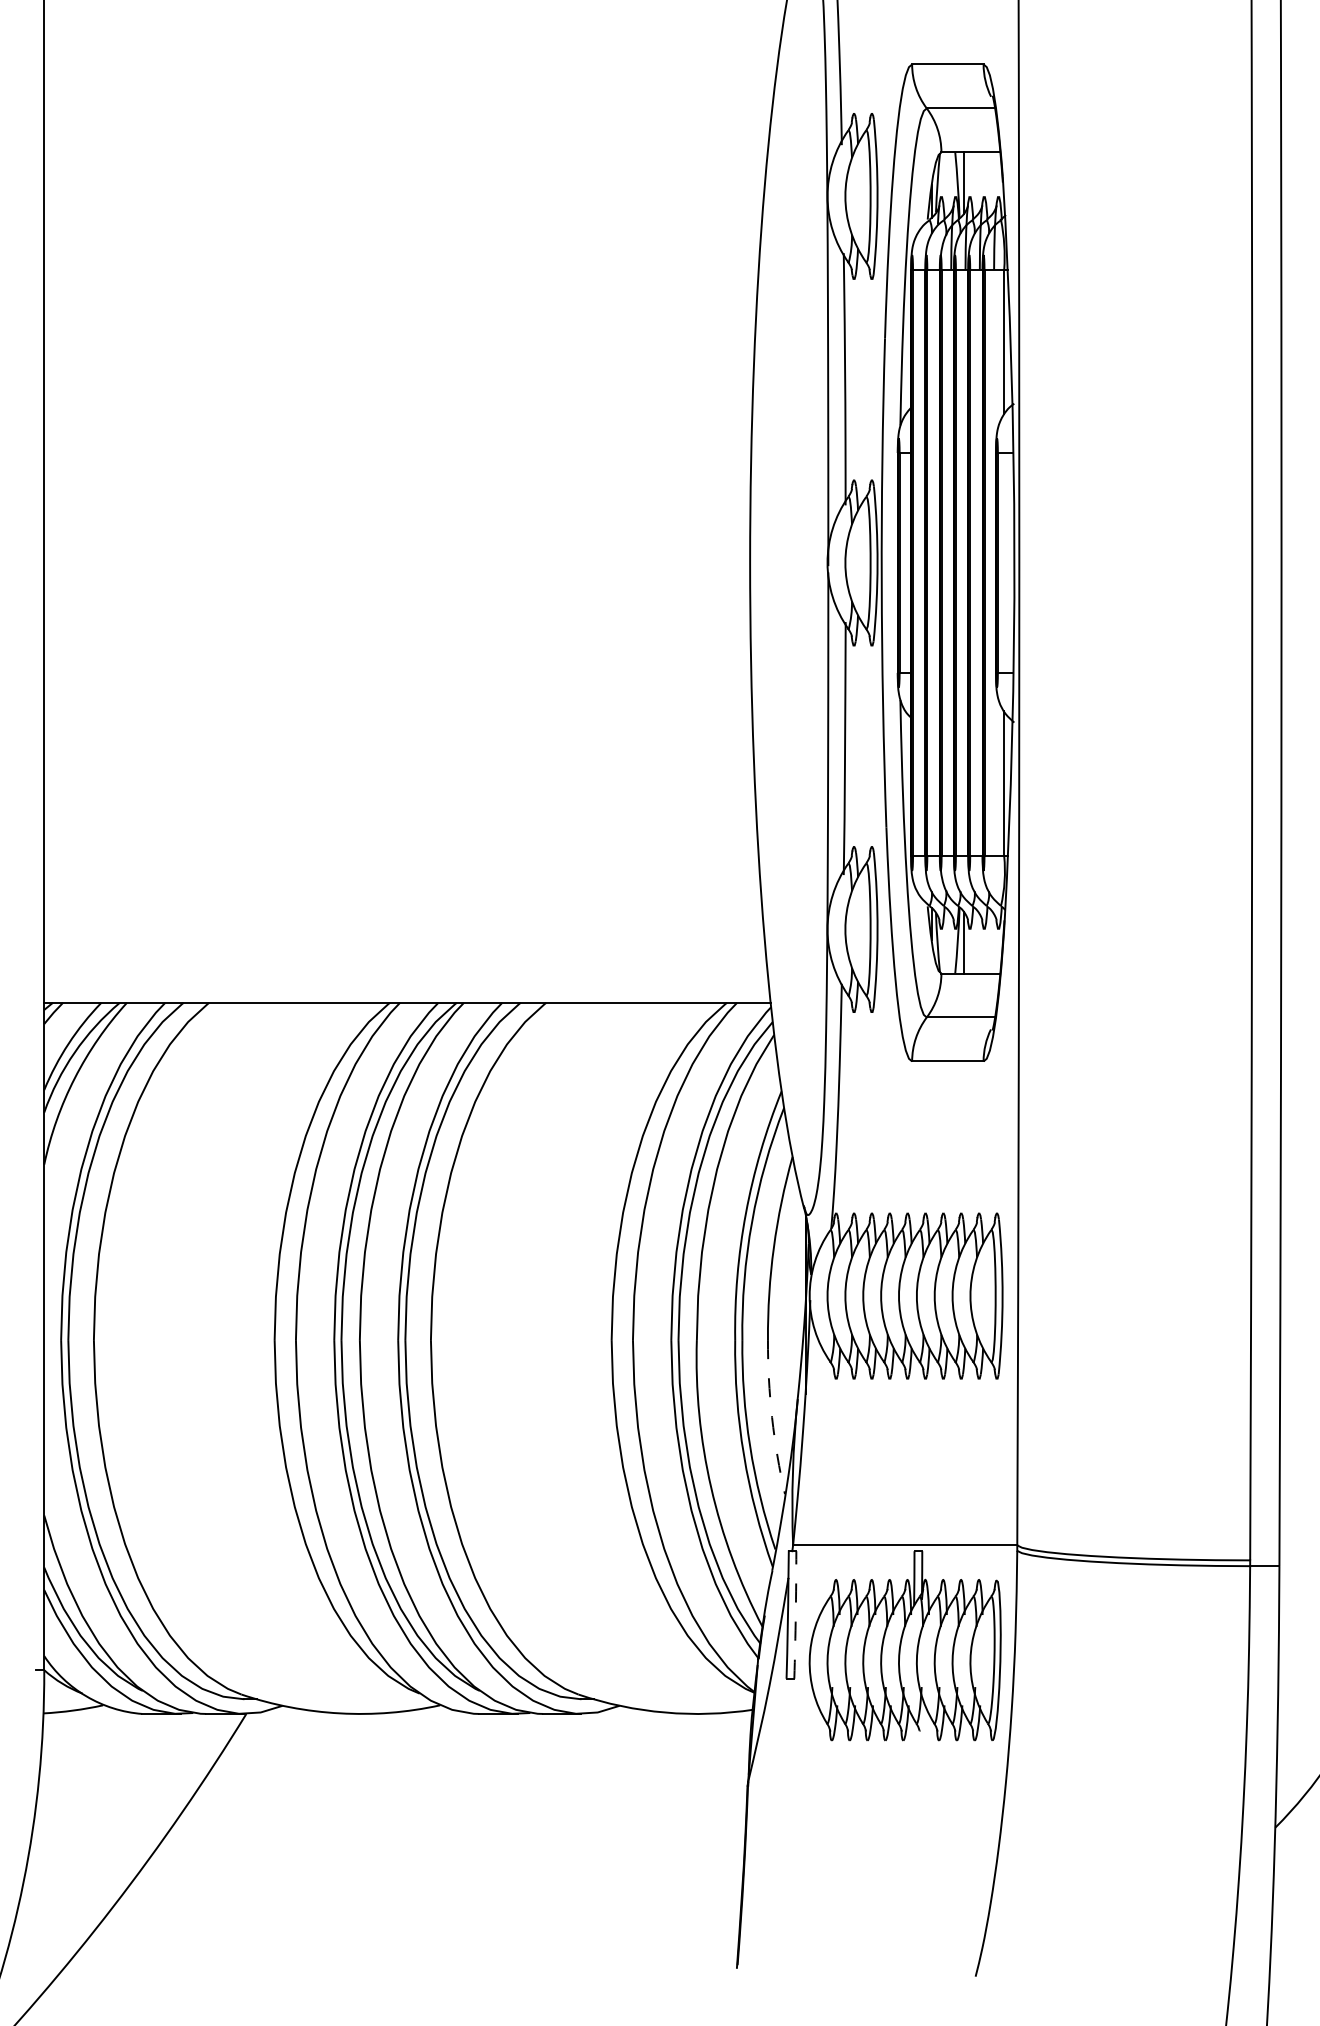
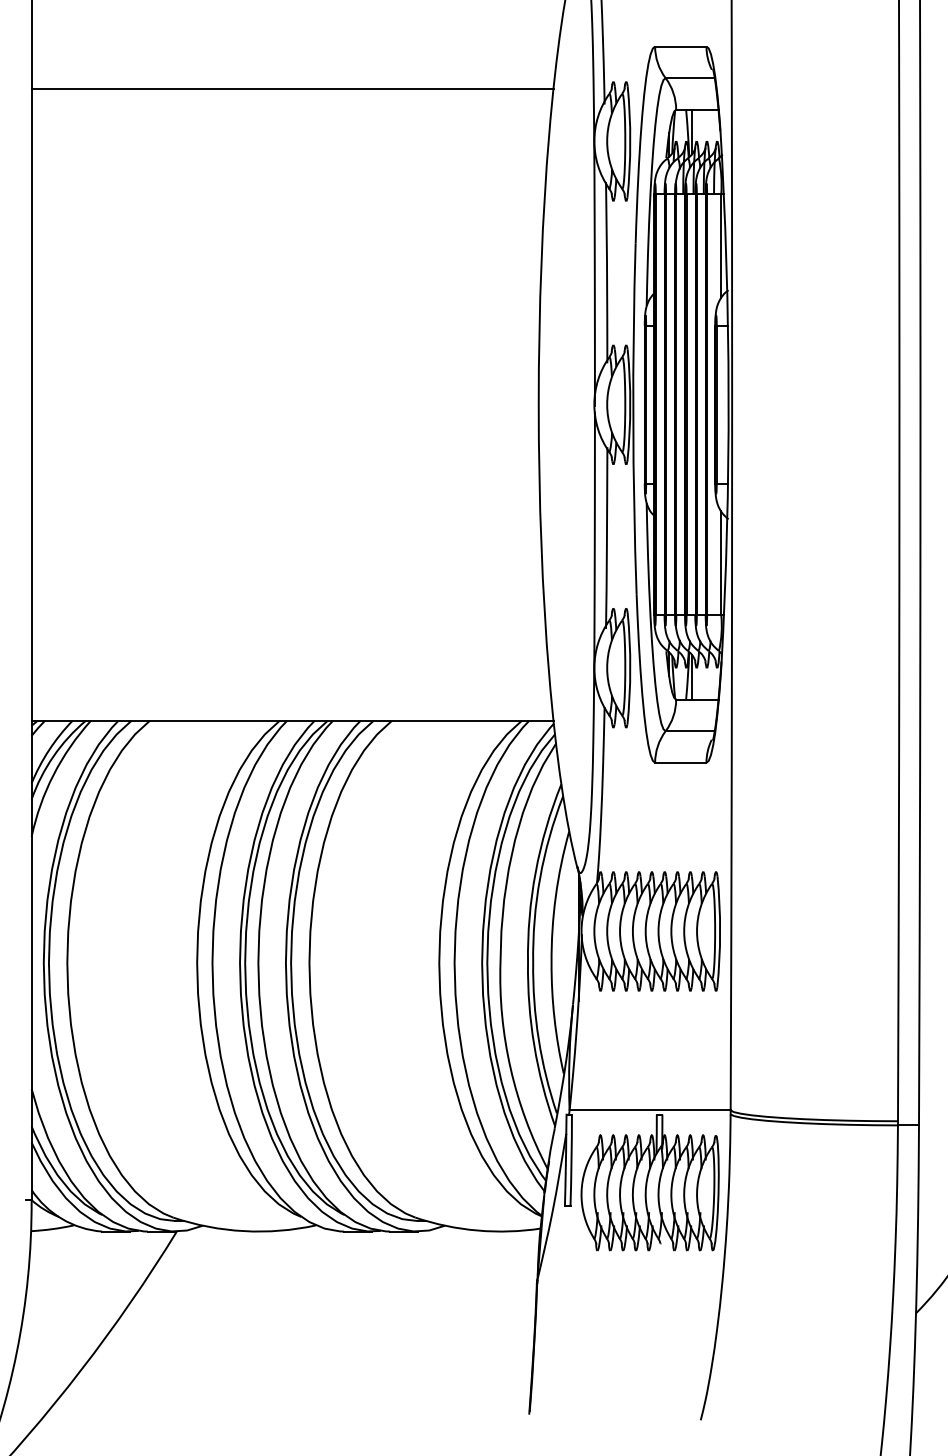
line: (407, 123) -> (292, 88), added
arc: (772, 1417) -> (554, 1018), dashed -> solid
arc: (795, 1614) -> (571, 1160), dashed -> solid

